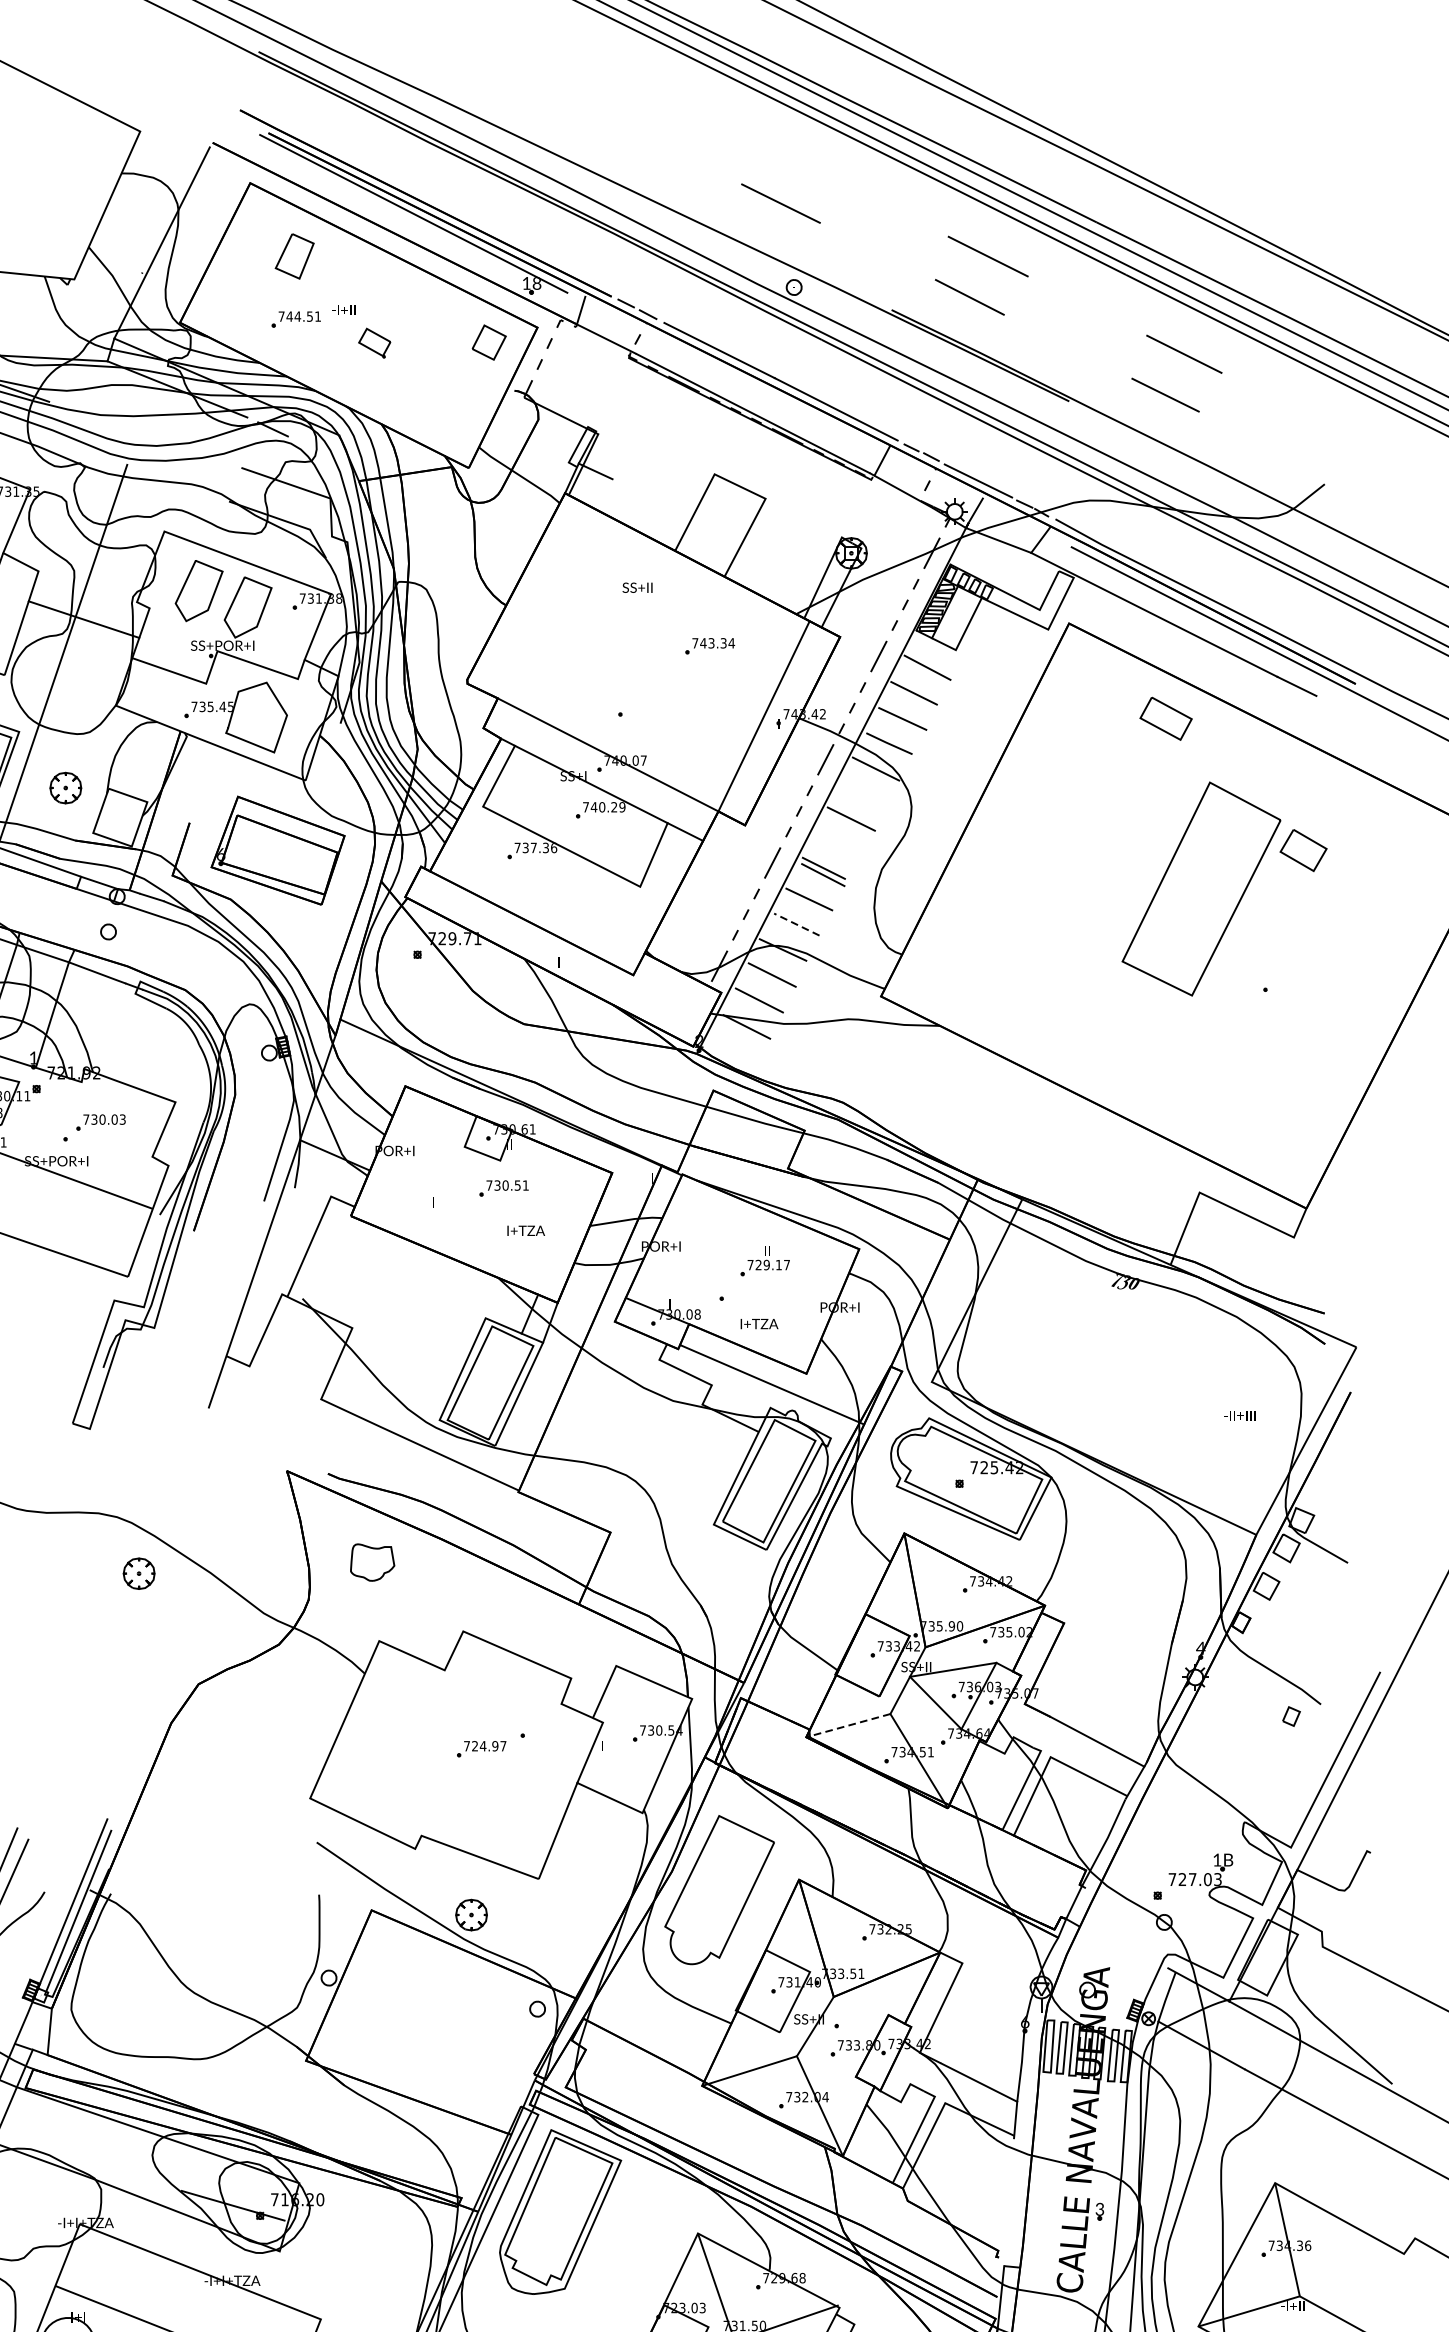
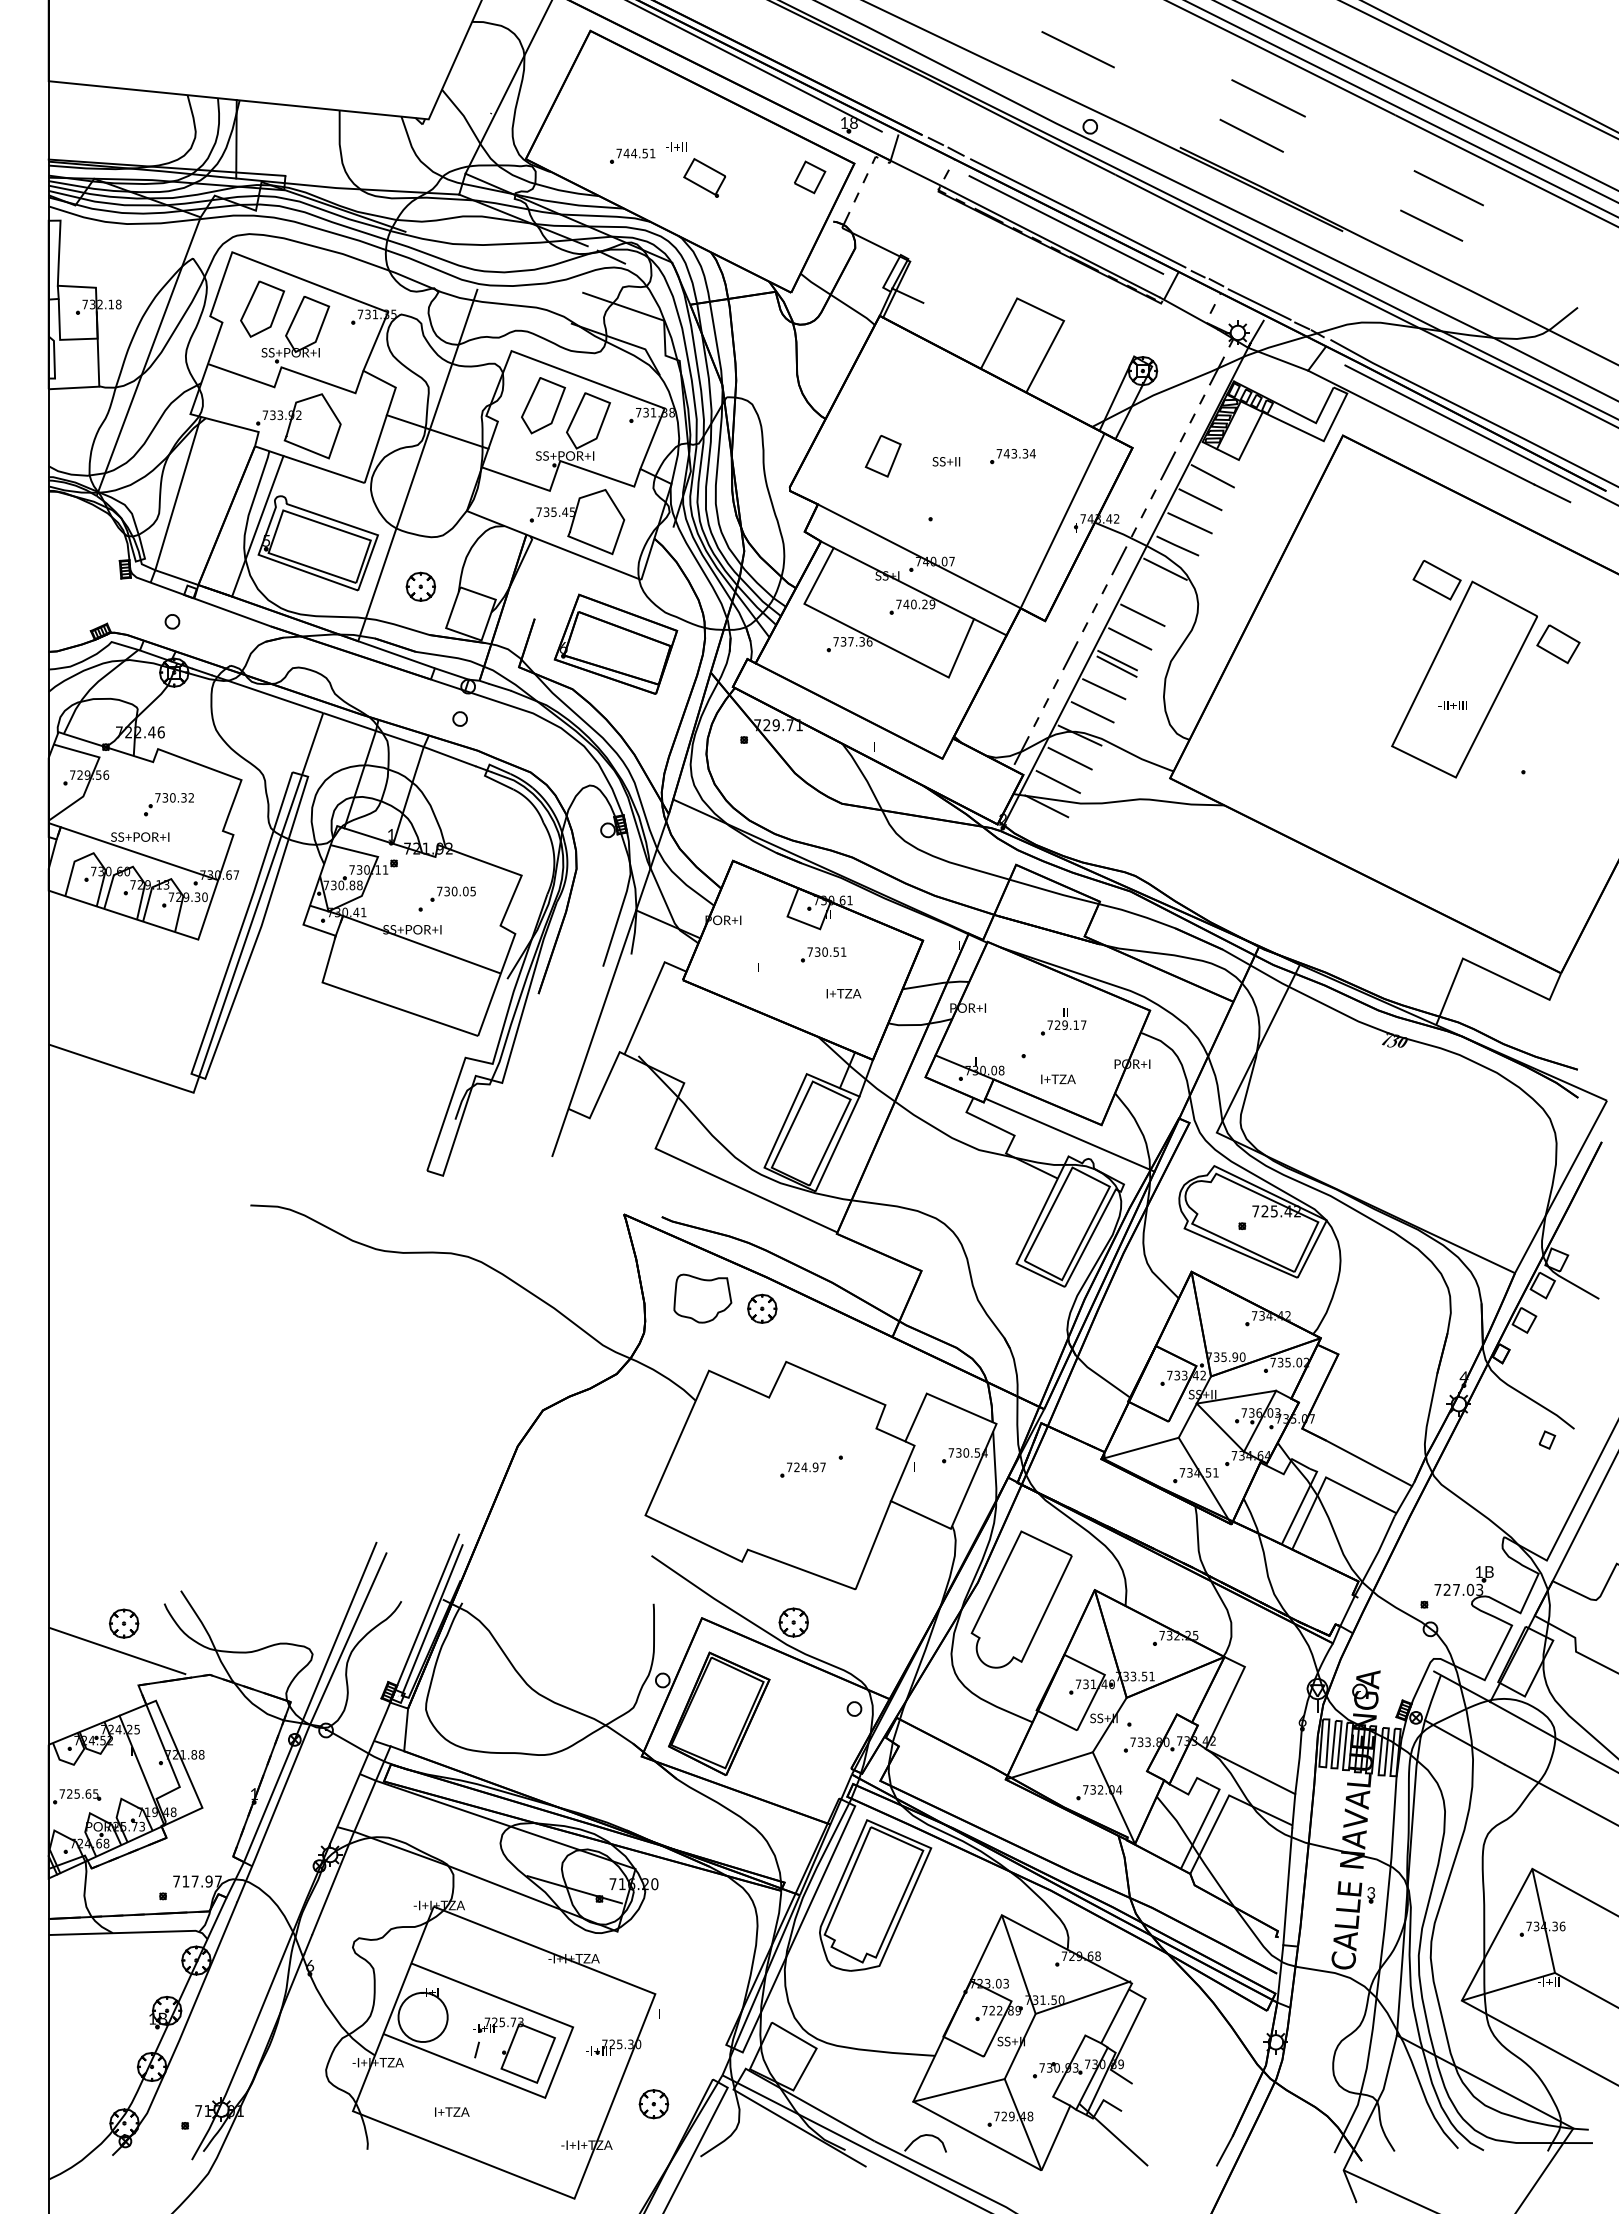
part: (293, 256) -> (882, 456), moved
part: (374, 342) -> (704, 177), size x1.43
line: (768, 393) -> (1066, 224), added
text: (637, 587) -> (946, 461), moved
part: (1165, 719) -> (1436, 580), moved
line: (837, 844) -> (1130, 638), added
line: (796, 924) -> (1092, 712), dashed -> solid
text: (121, 1118) -> (472, 890), 730.03 -> 730.05
text: (1239, 1415) -> (1452, 705), moved
part: (372, 1562) -> (702, 1298), size x1.43
part: (139, 1573) -> (762, 1308), moved
line: (847, 1725) -> (1139, 1448), dashed -> solid
part: (390, 2014) -> (719, 1713), added
line: (1008, 2202) -> (1287, 1886), added

